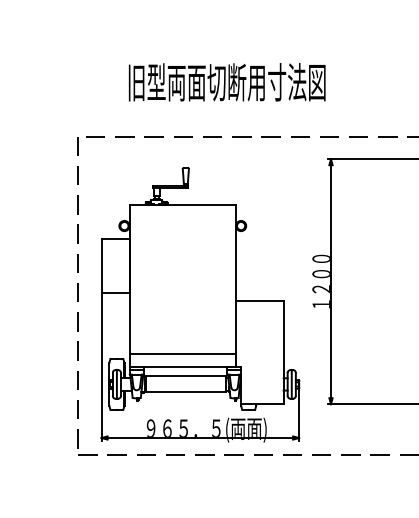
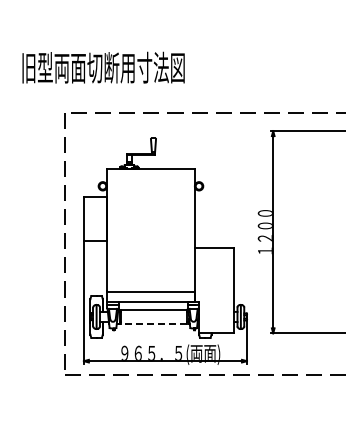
text: (227, 82) -> (103, 67), moved
line: (185, 392) -> (153, 323), solid -> dashed

